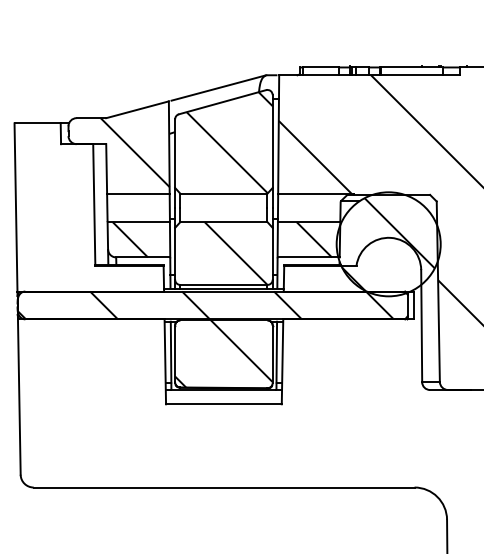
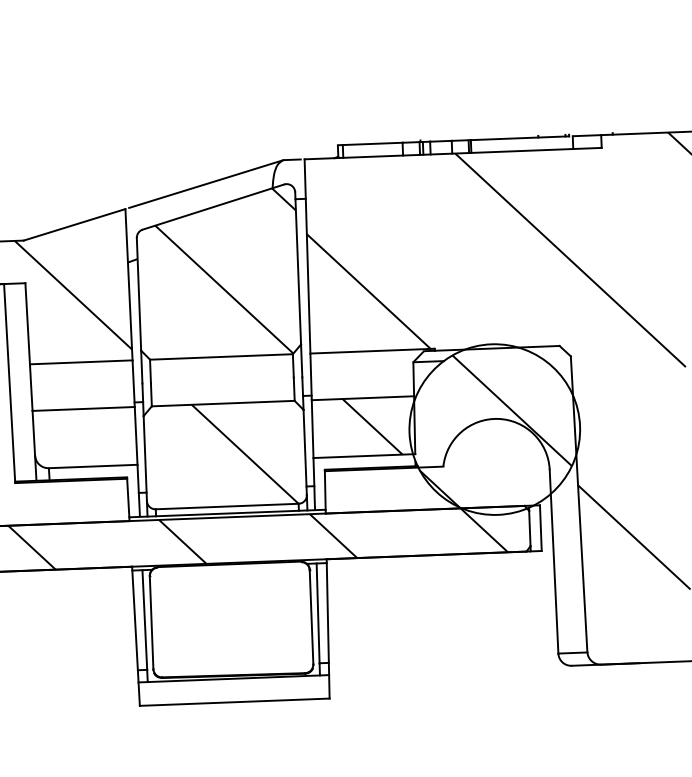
hatch: (130, 239) -> (71, 437), removed
hatch: (223, 353) -> (230, 618), removed

